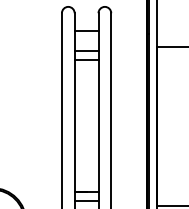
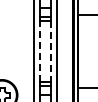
line: (73, 124) -> (39, 50), solid -> dashed
line: (97, 126) -> (50, 51), solid -> dashed

